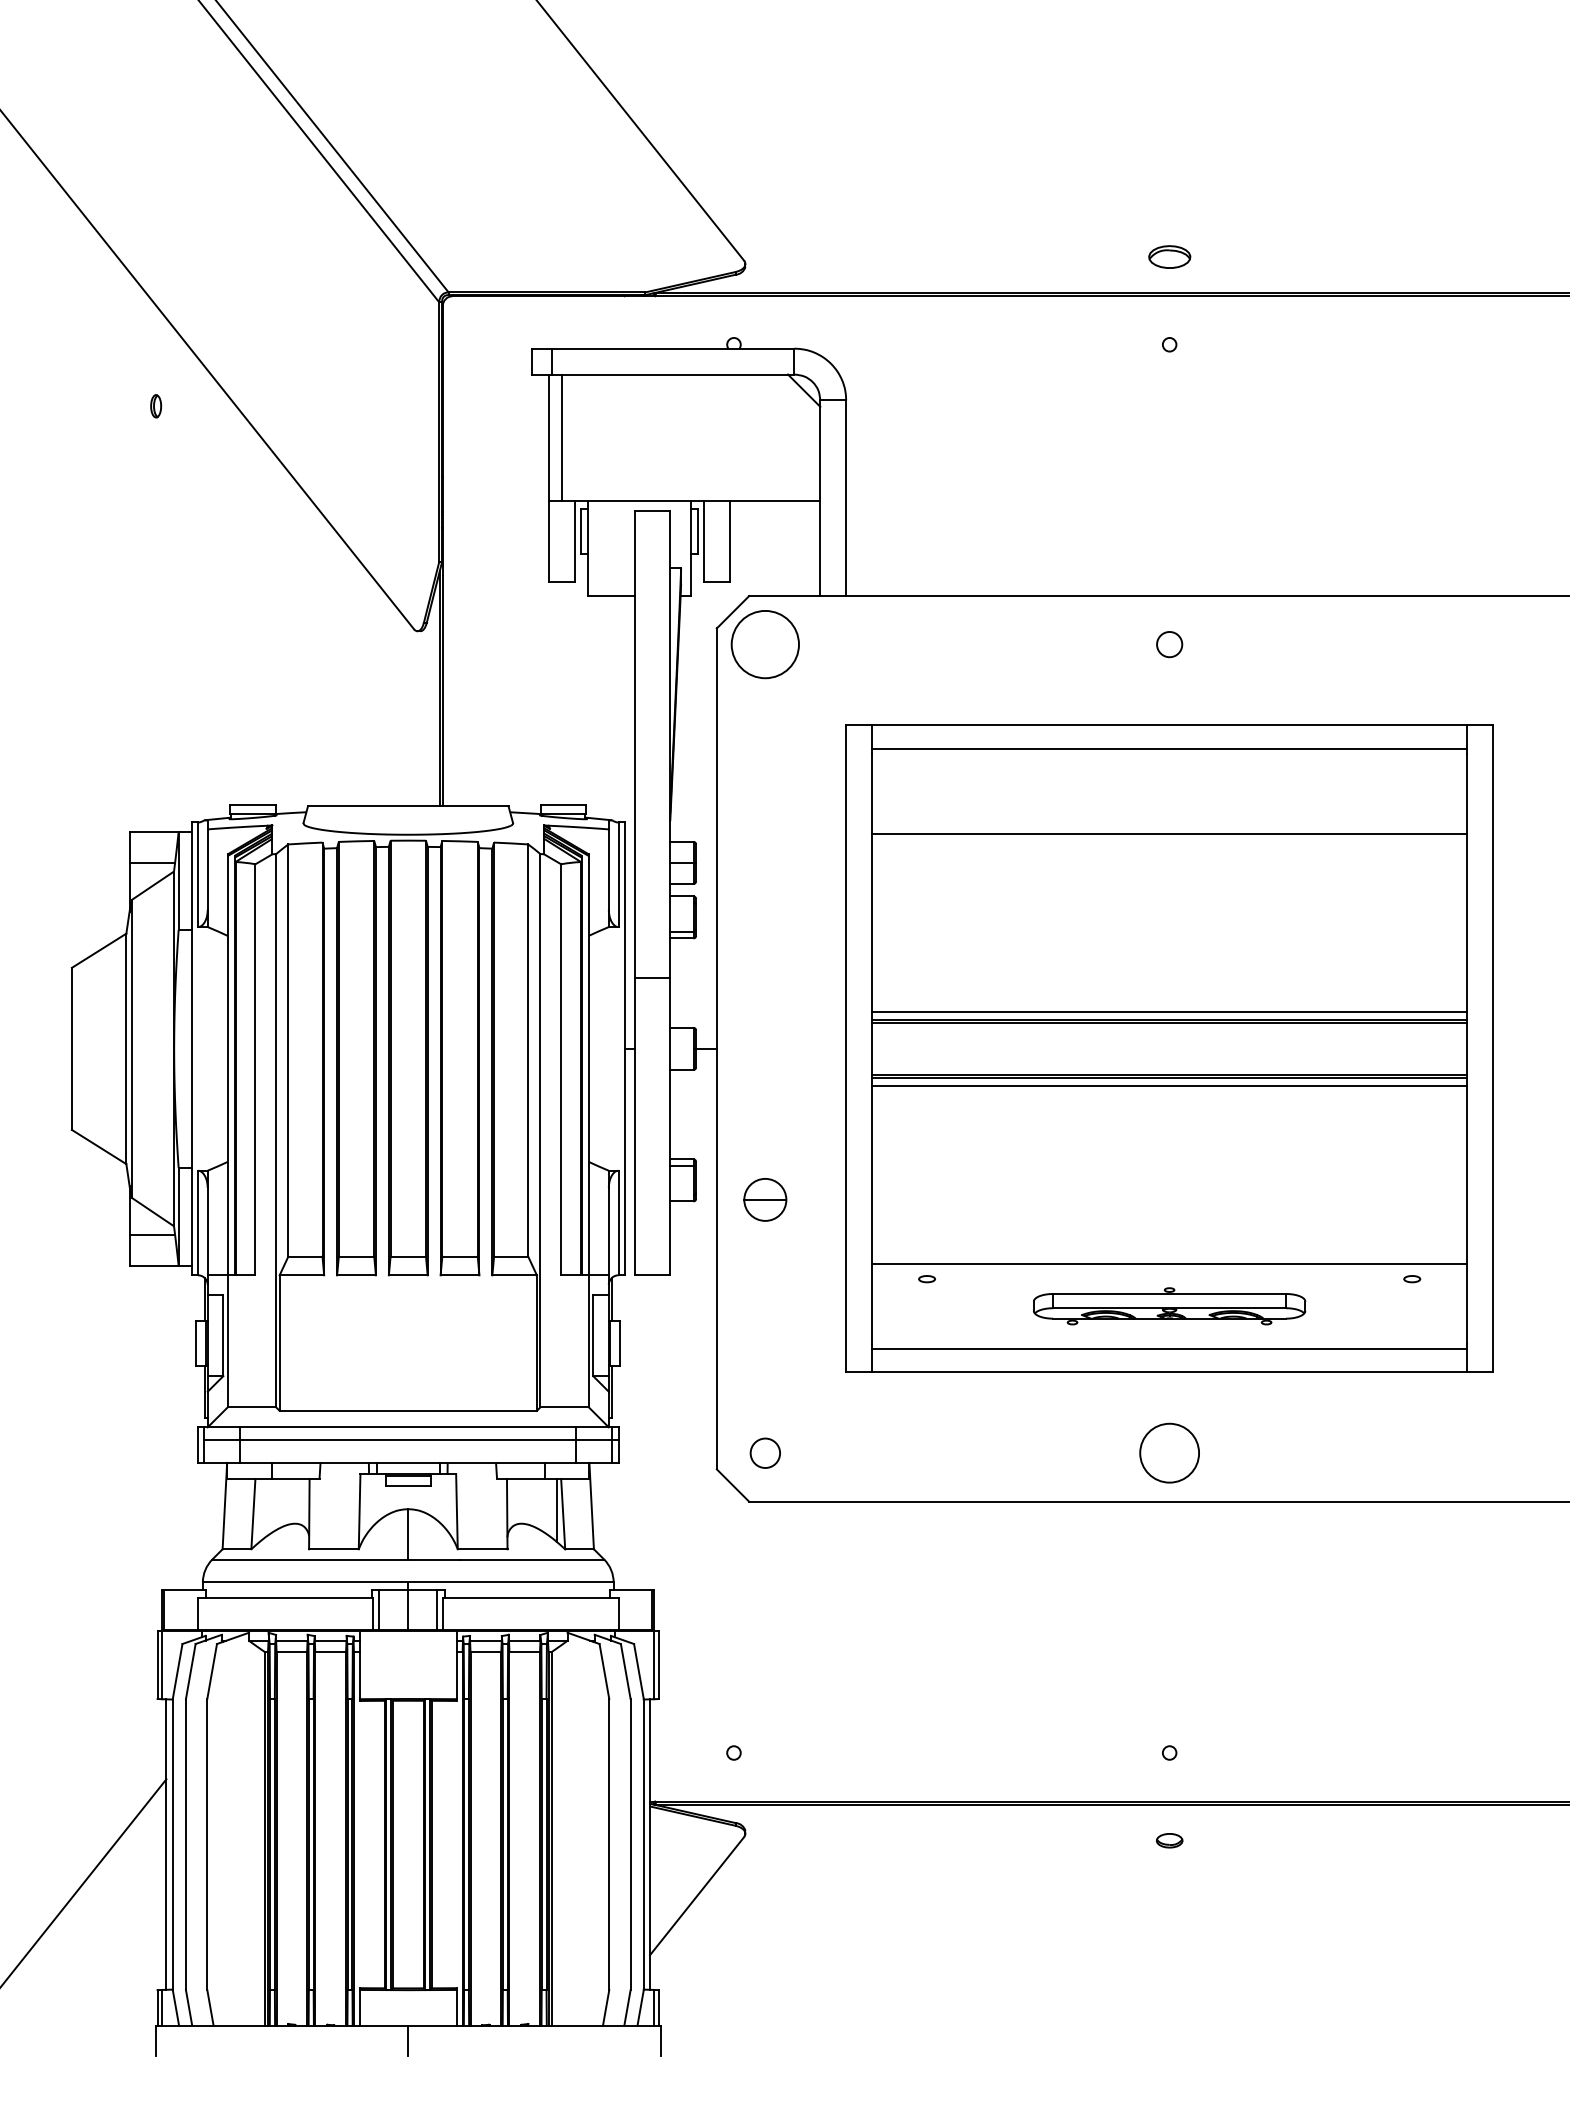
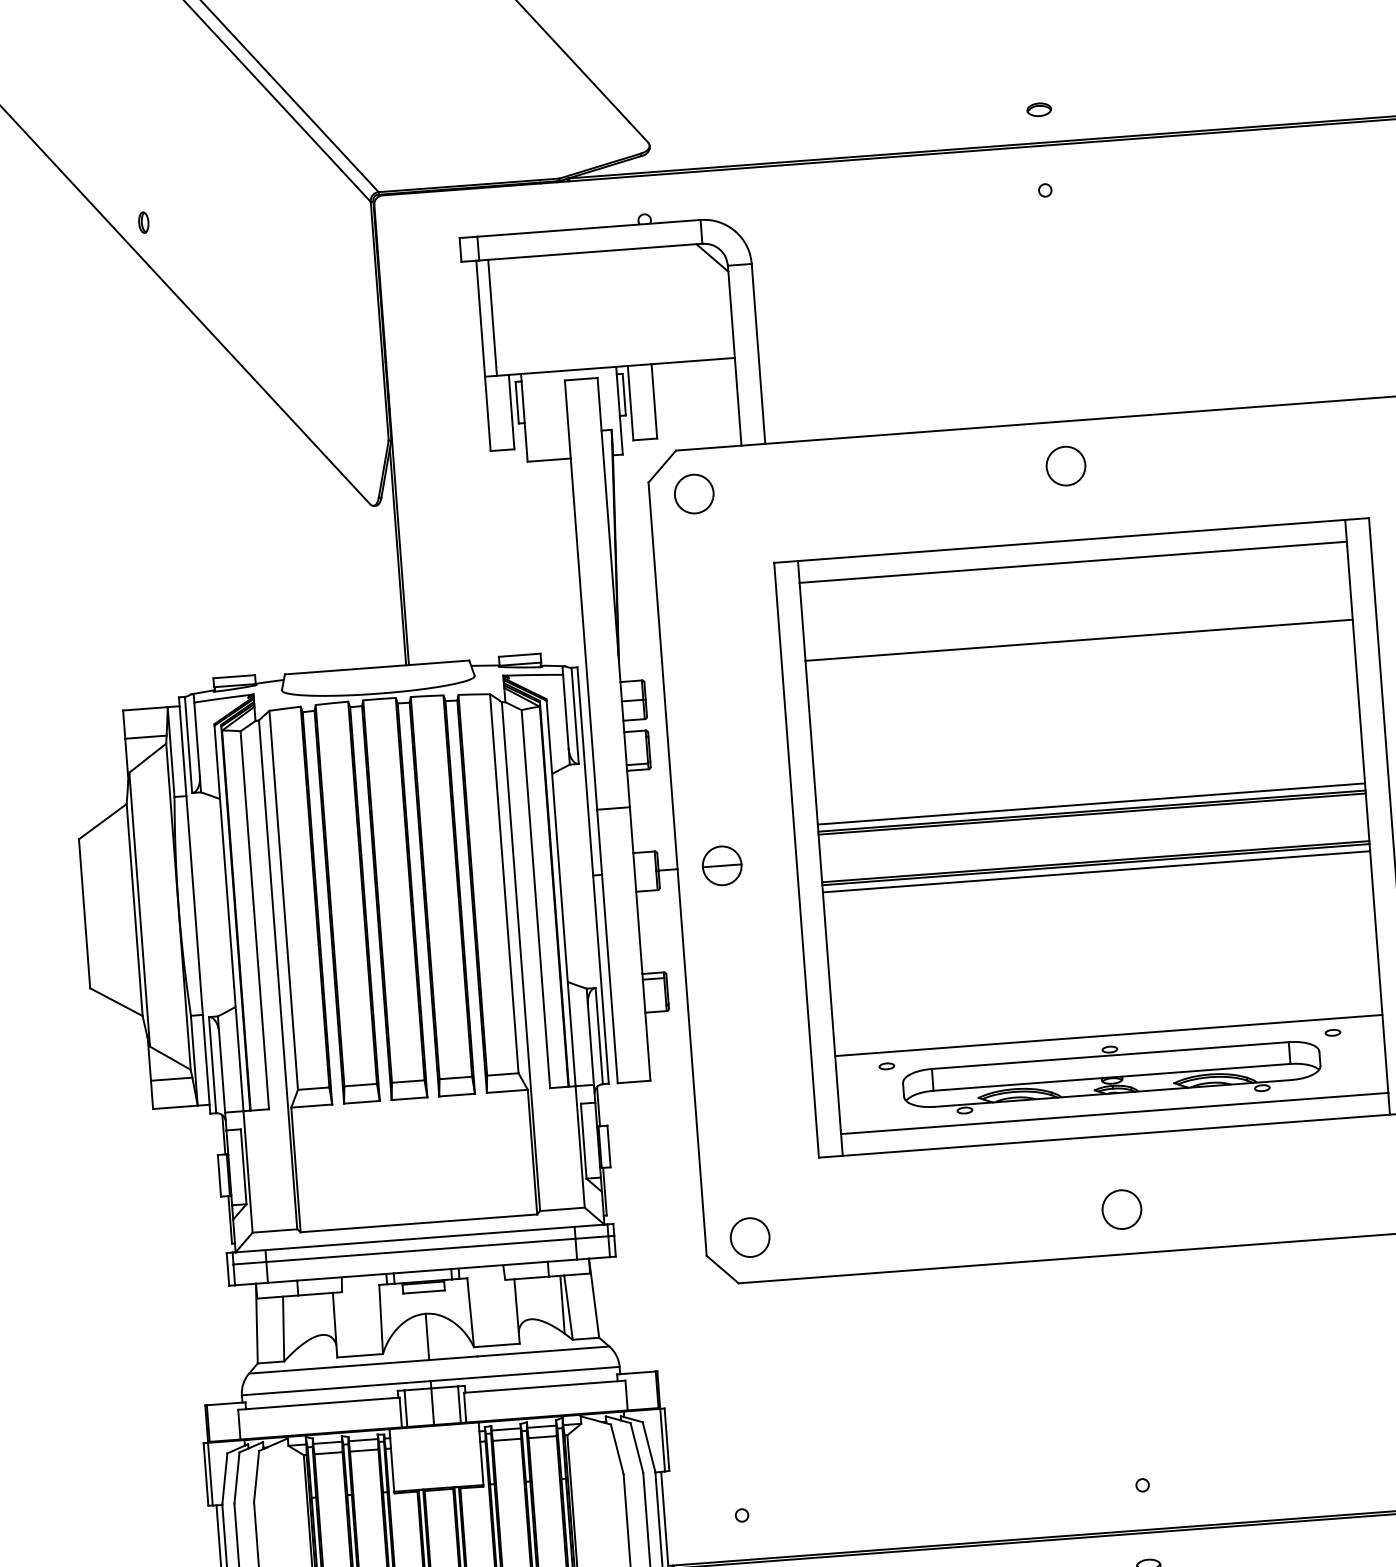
part: (1169, 256) -> (1039, 109), size x0.62
part: (156, 406) -> (144, 222), moved
circle: (765, 644) -> (694, 493), size x0.62
circle: (1169, 644) -> (1065, 466), size x1.67
part: (765, 1199) -> (722, 865), moved
part: (1169, 1306) -> (1111, 1074), size x1.67
circle: (765, 1453) -> (750, 1237), size x1.43
circle: (1169, 1453) -> (1121, 1209), size x0.71

